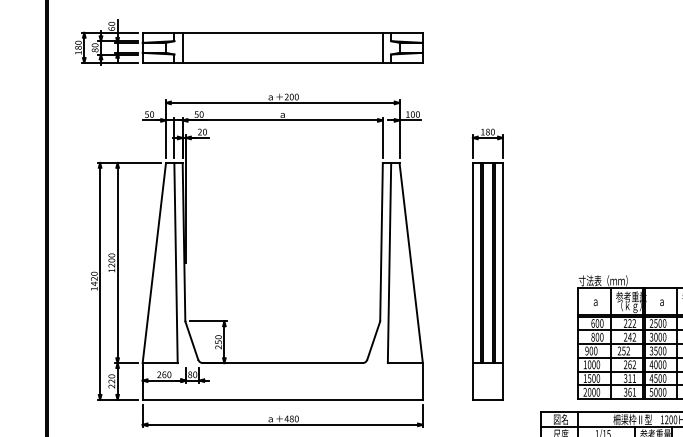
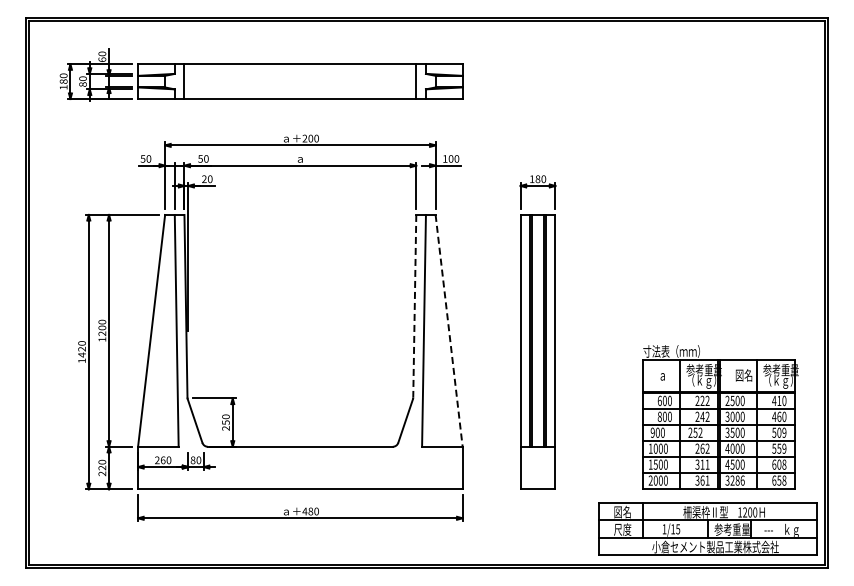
line: (381, 241) -> (414, 306), solid -> dashed
line: (411, 262) -> (449, 330), solid -> dashed
text: (665, 301) -> (743, 375), ａ -> 図名
text: (657, 392) -> (734, 480), 5000 -> 3286

